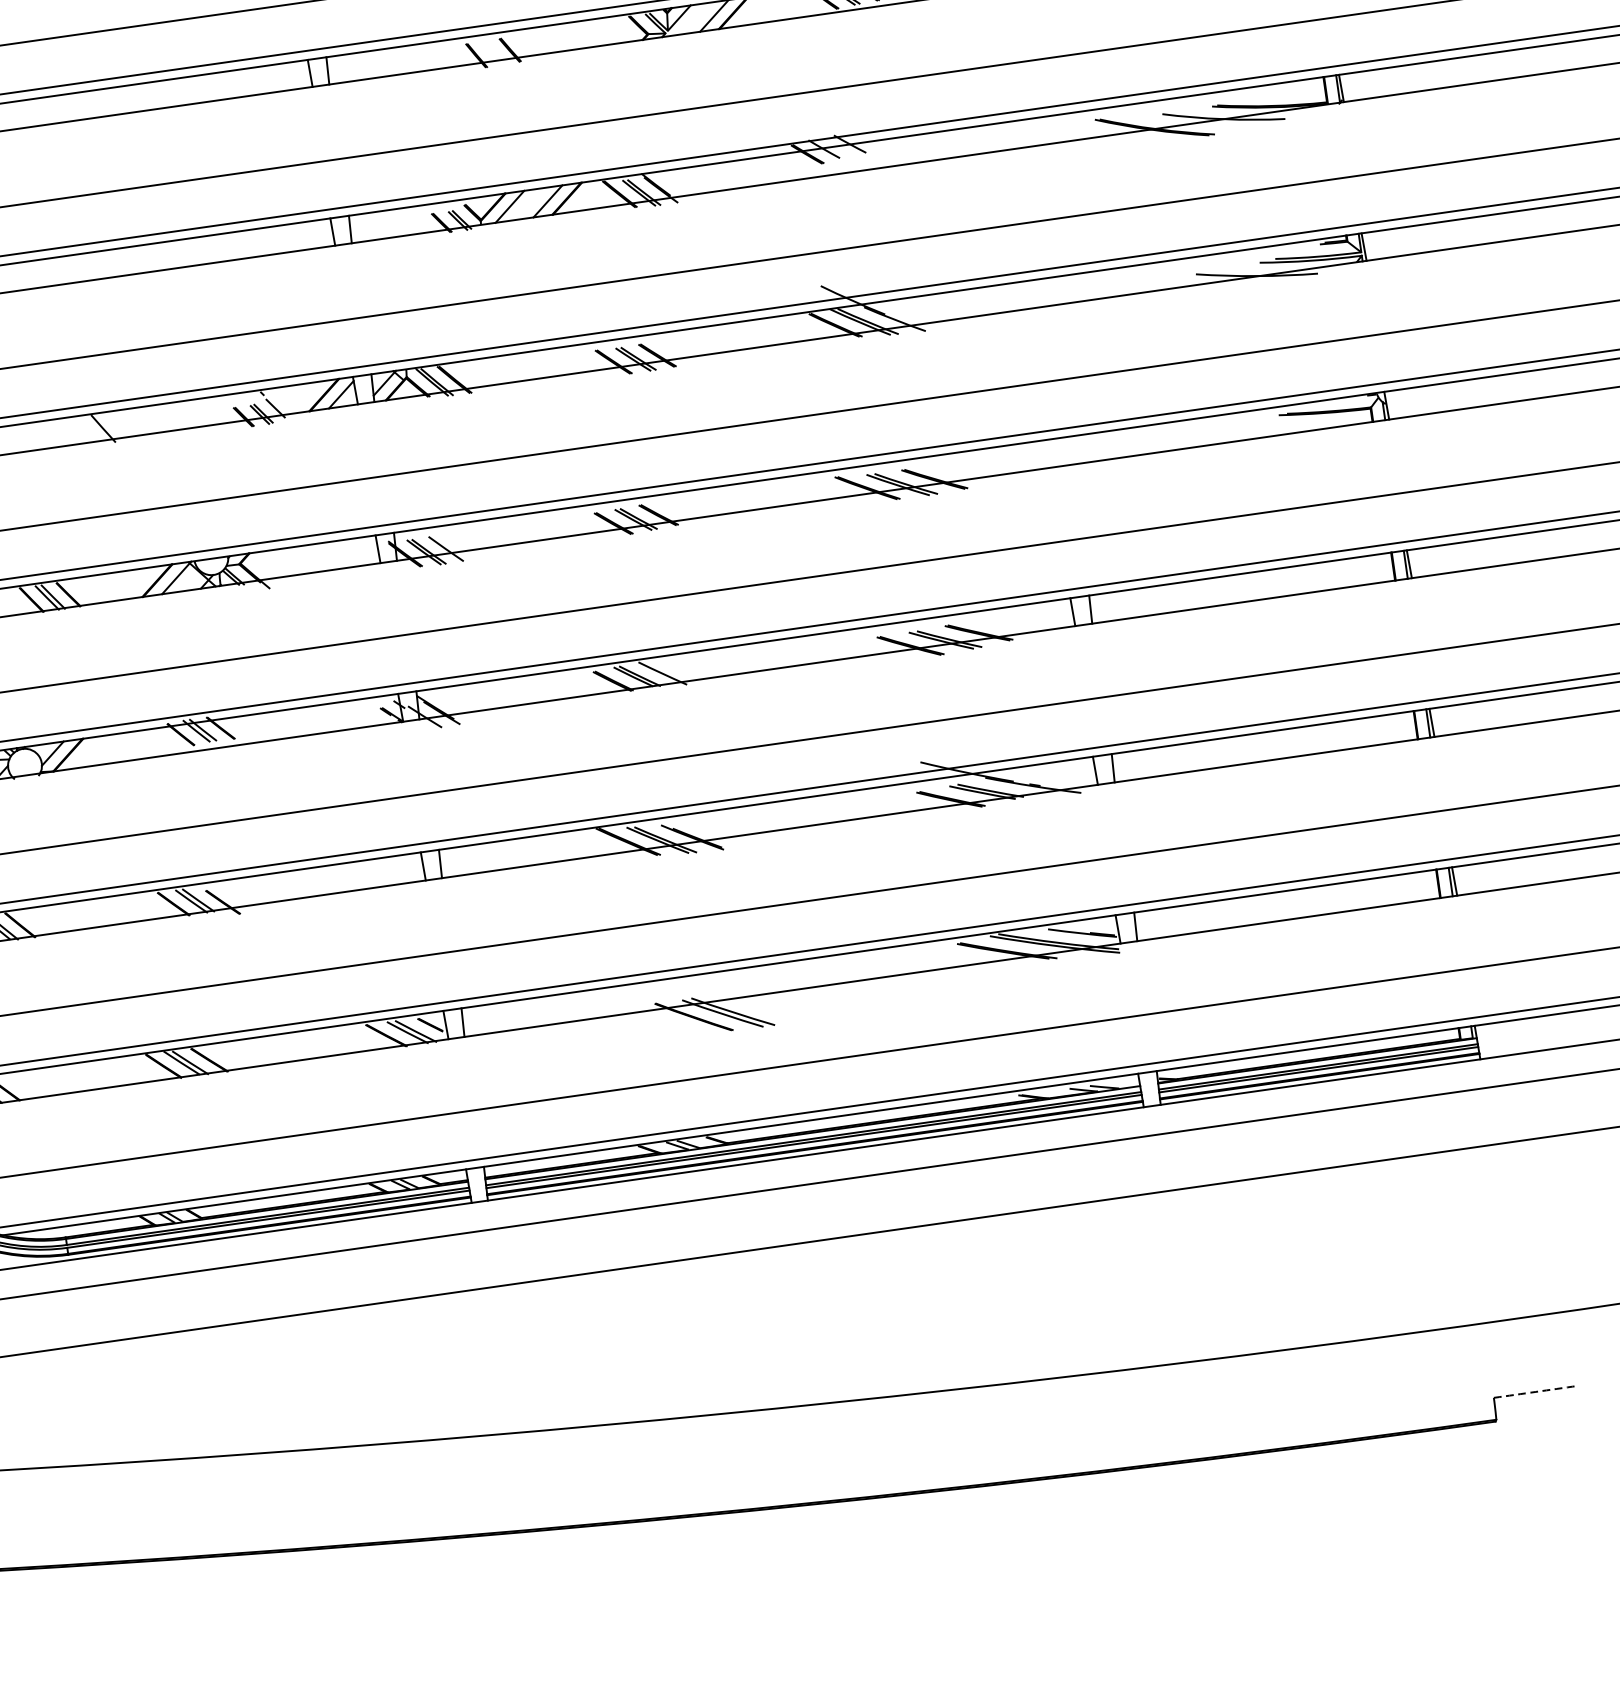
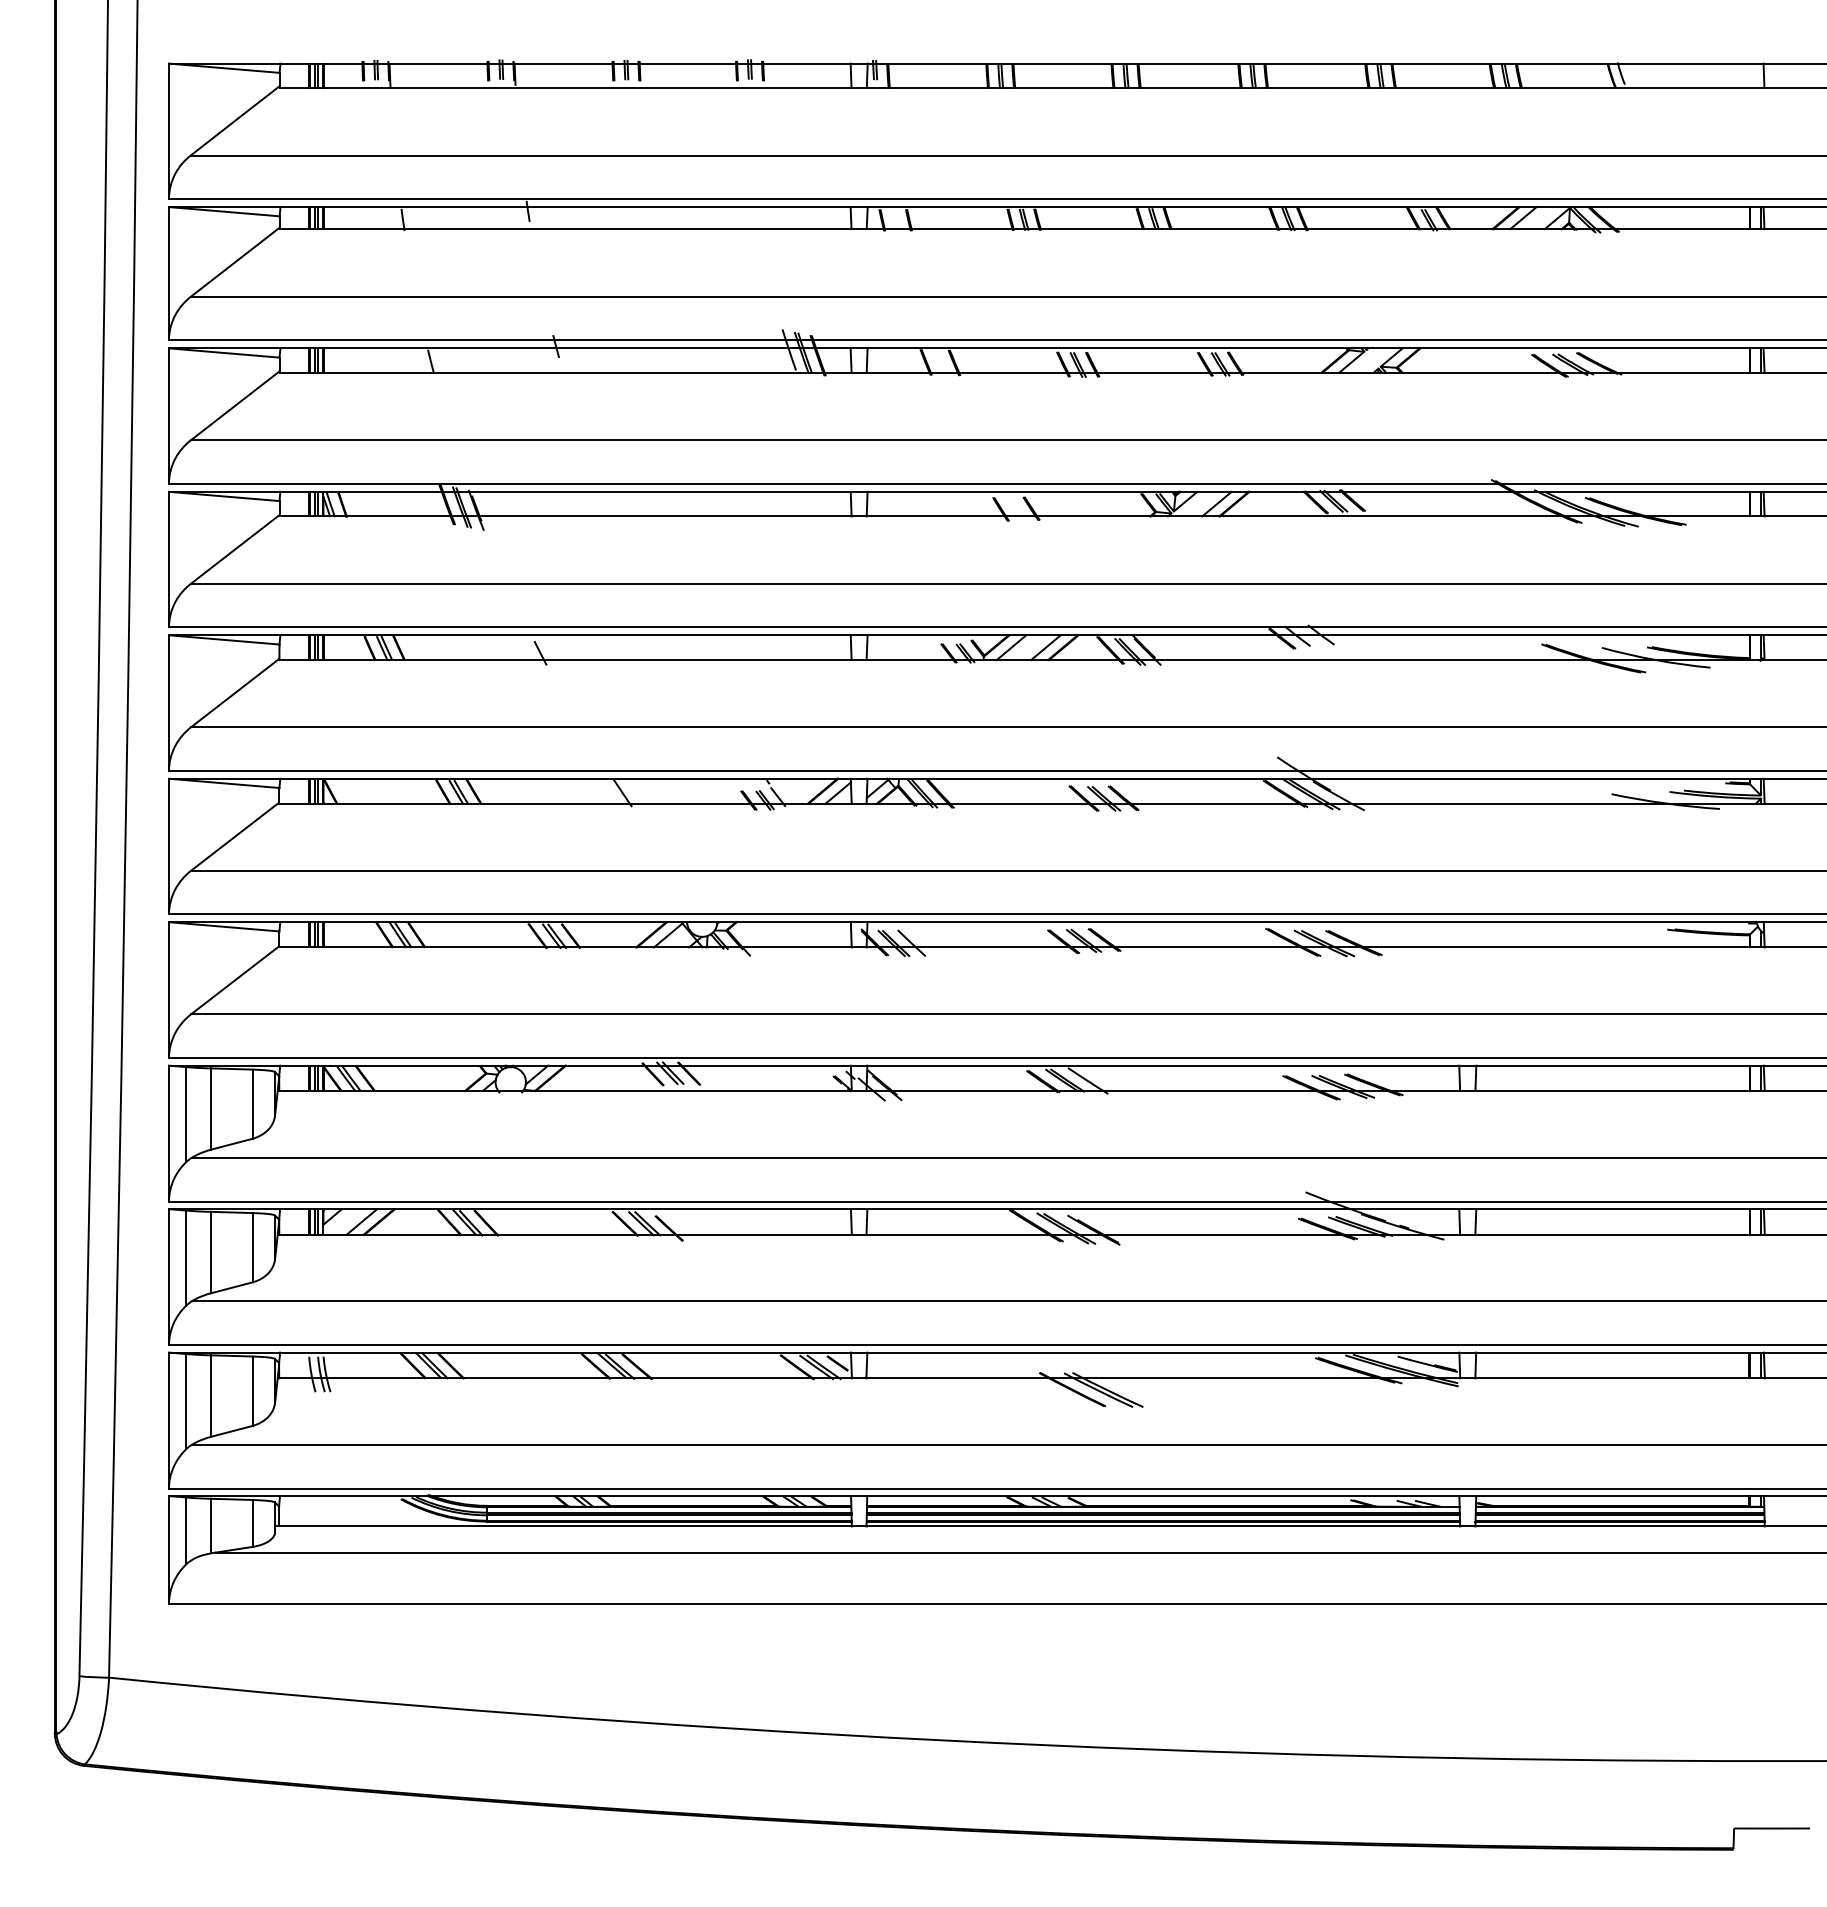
arc: (1536, 1391) -> (1772, 1828), dashed -> solid

